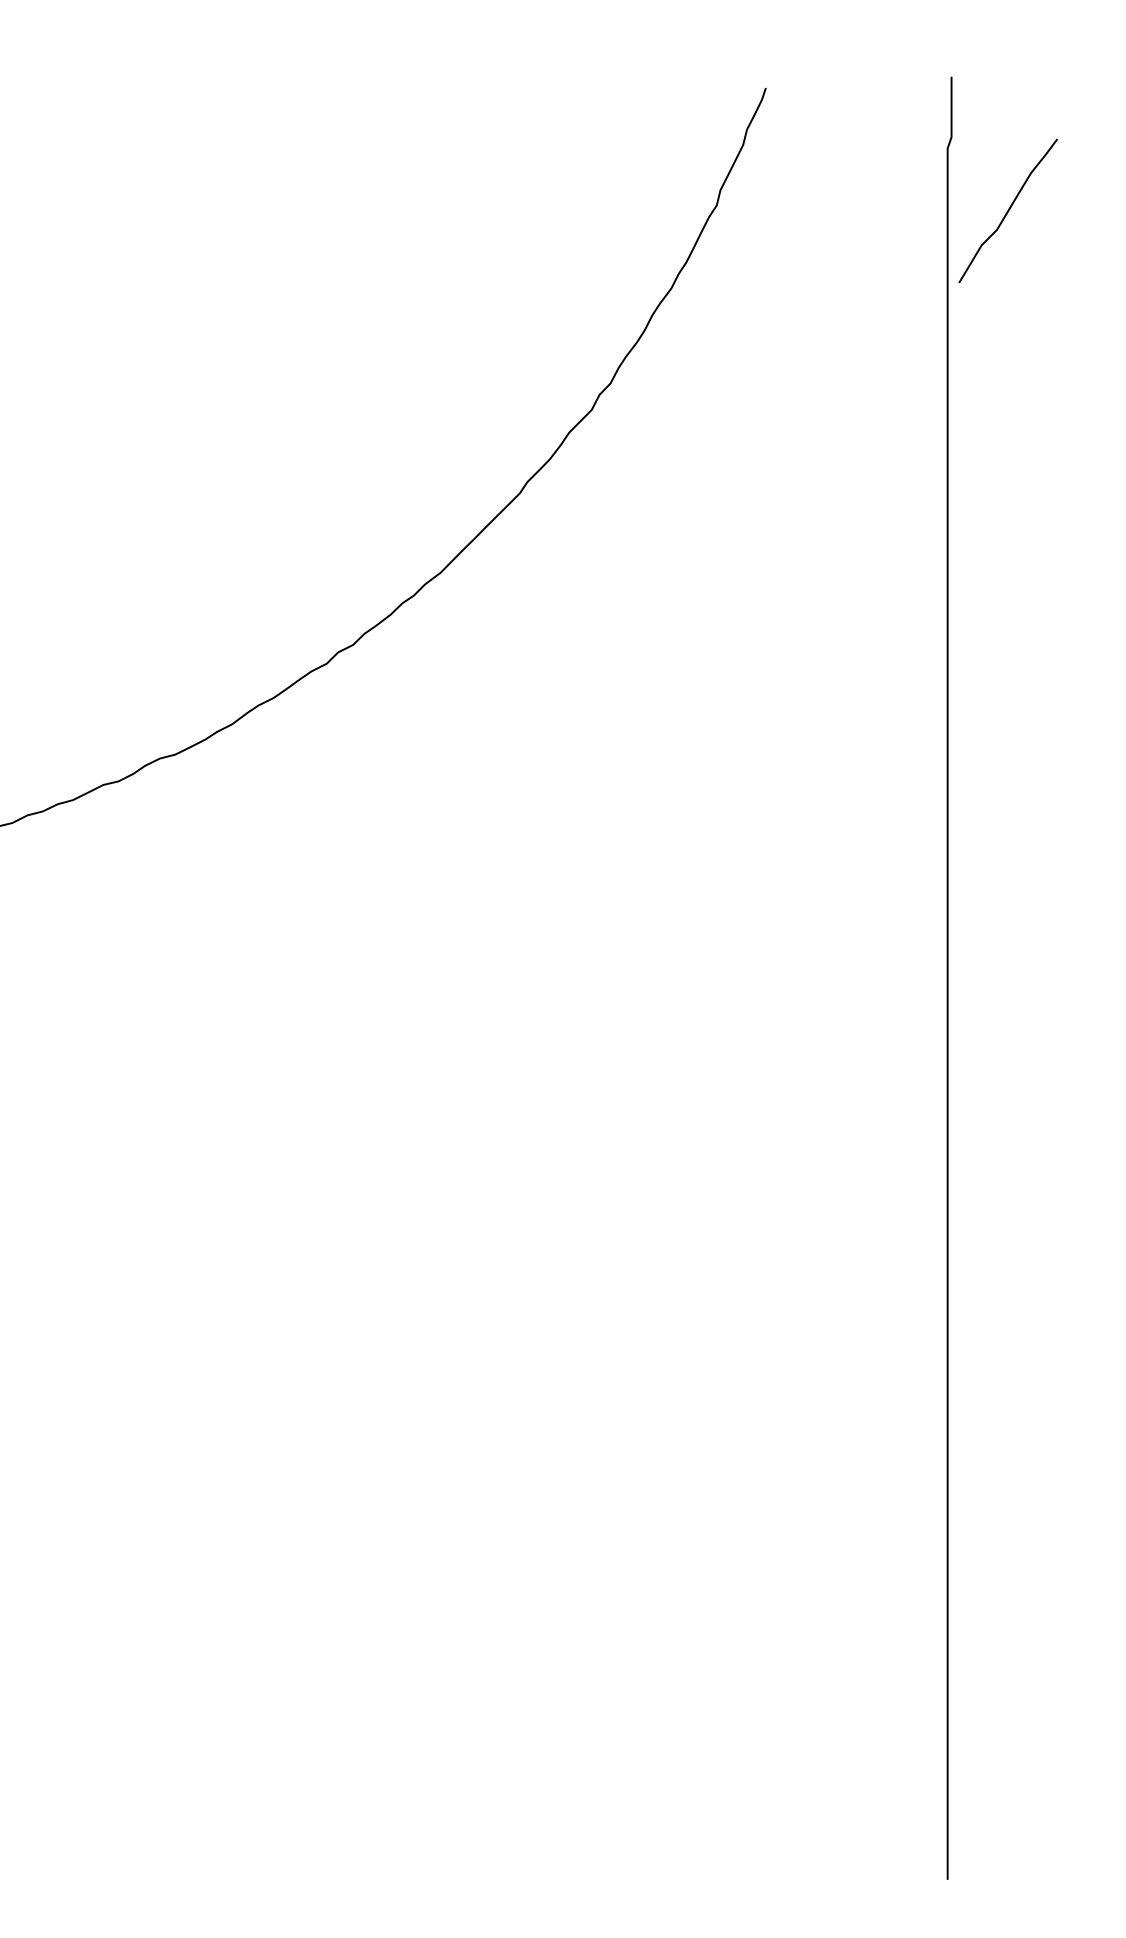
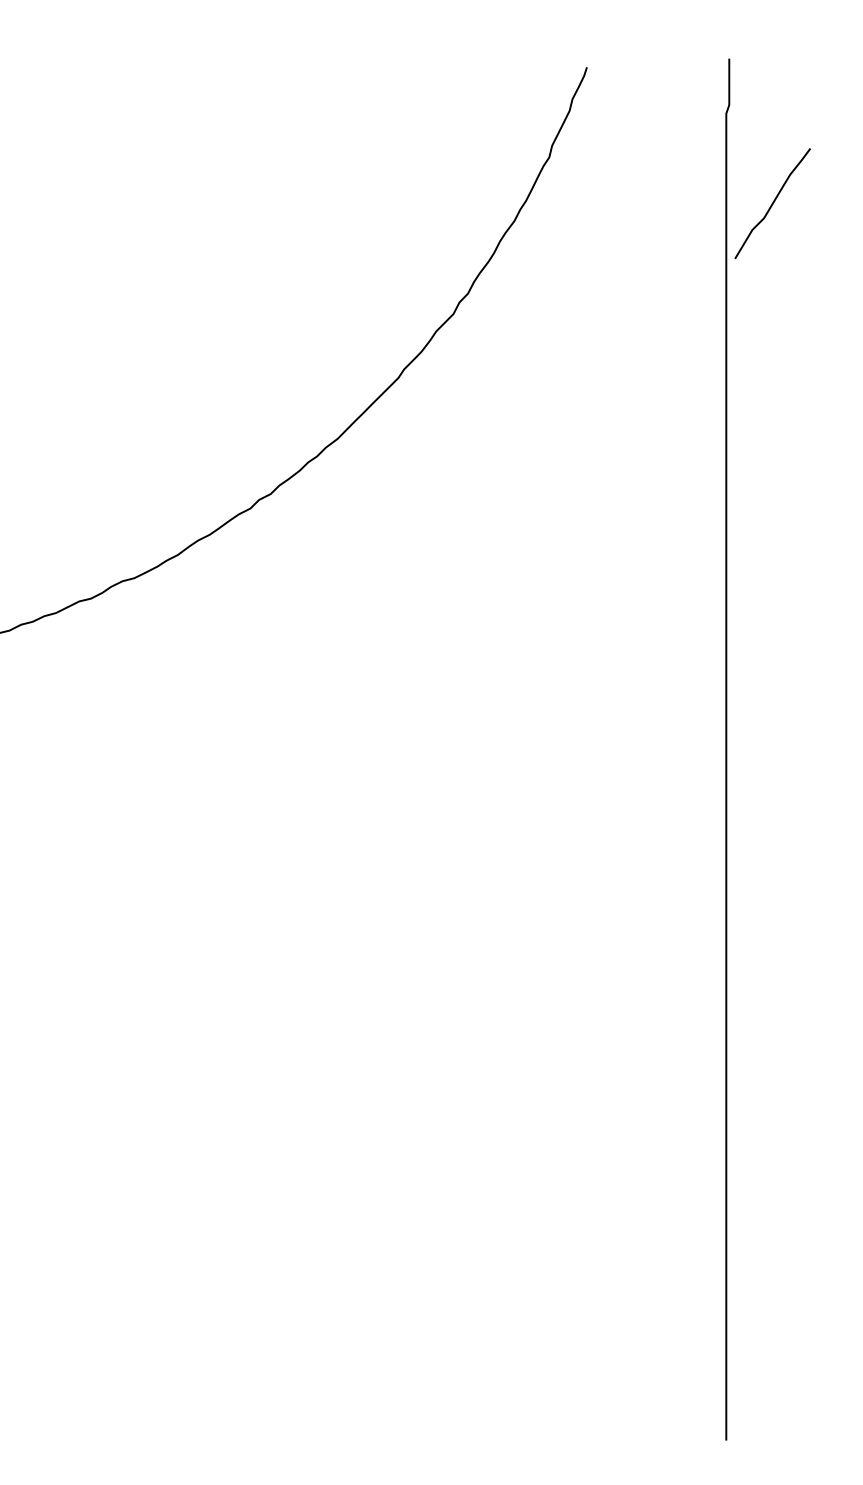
curve: (1007, 210) -> (772, 203), moved

